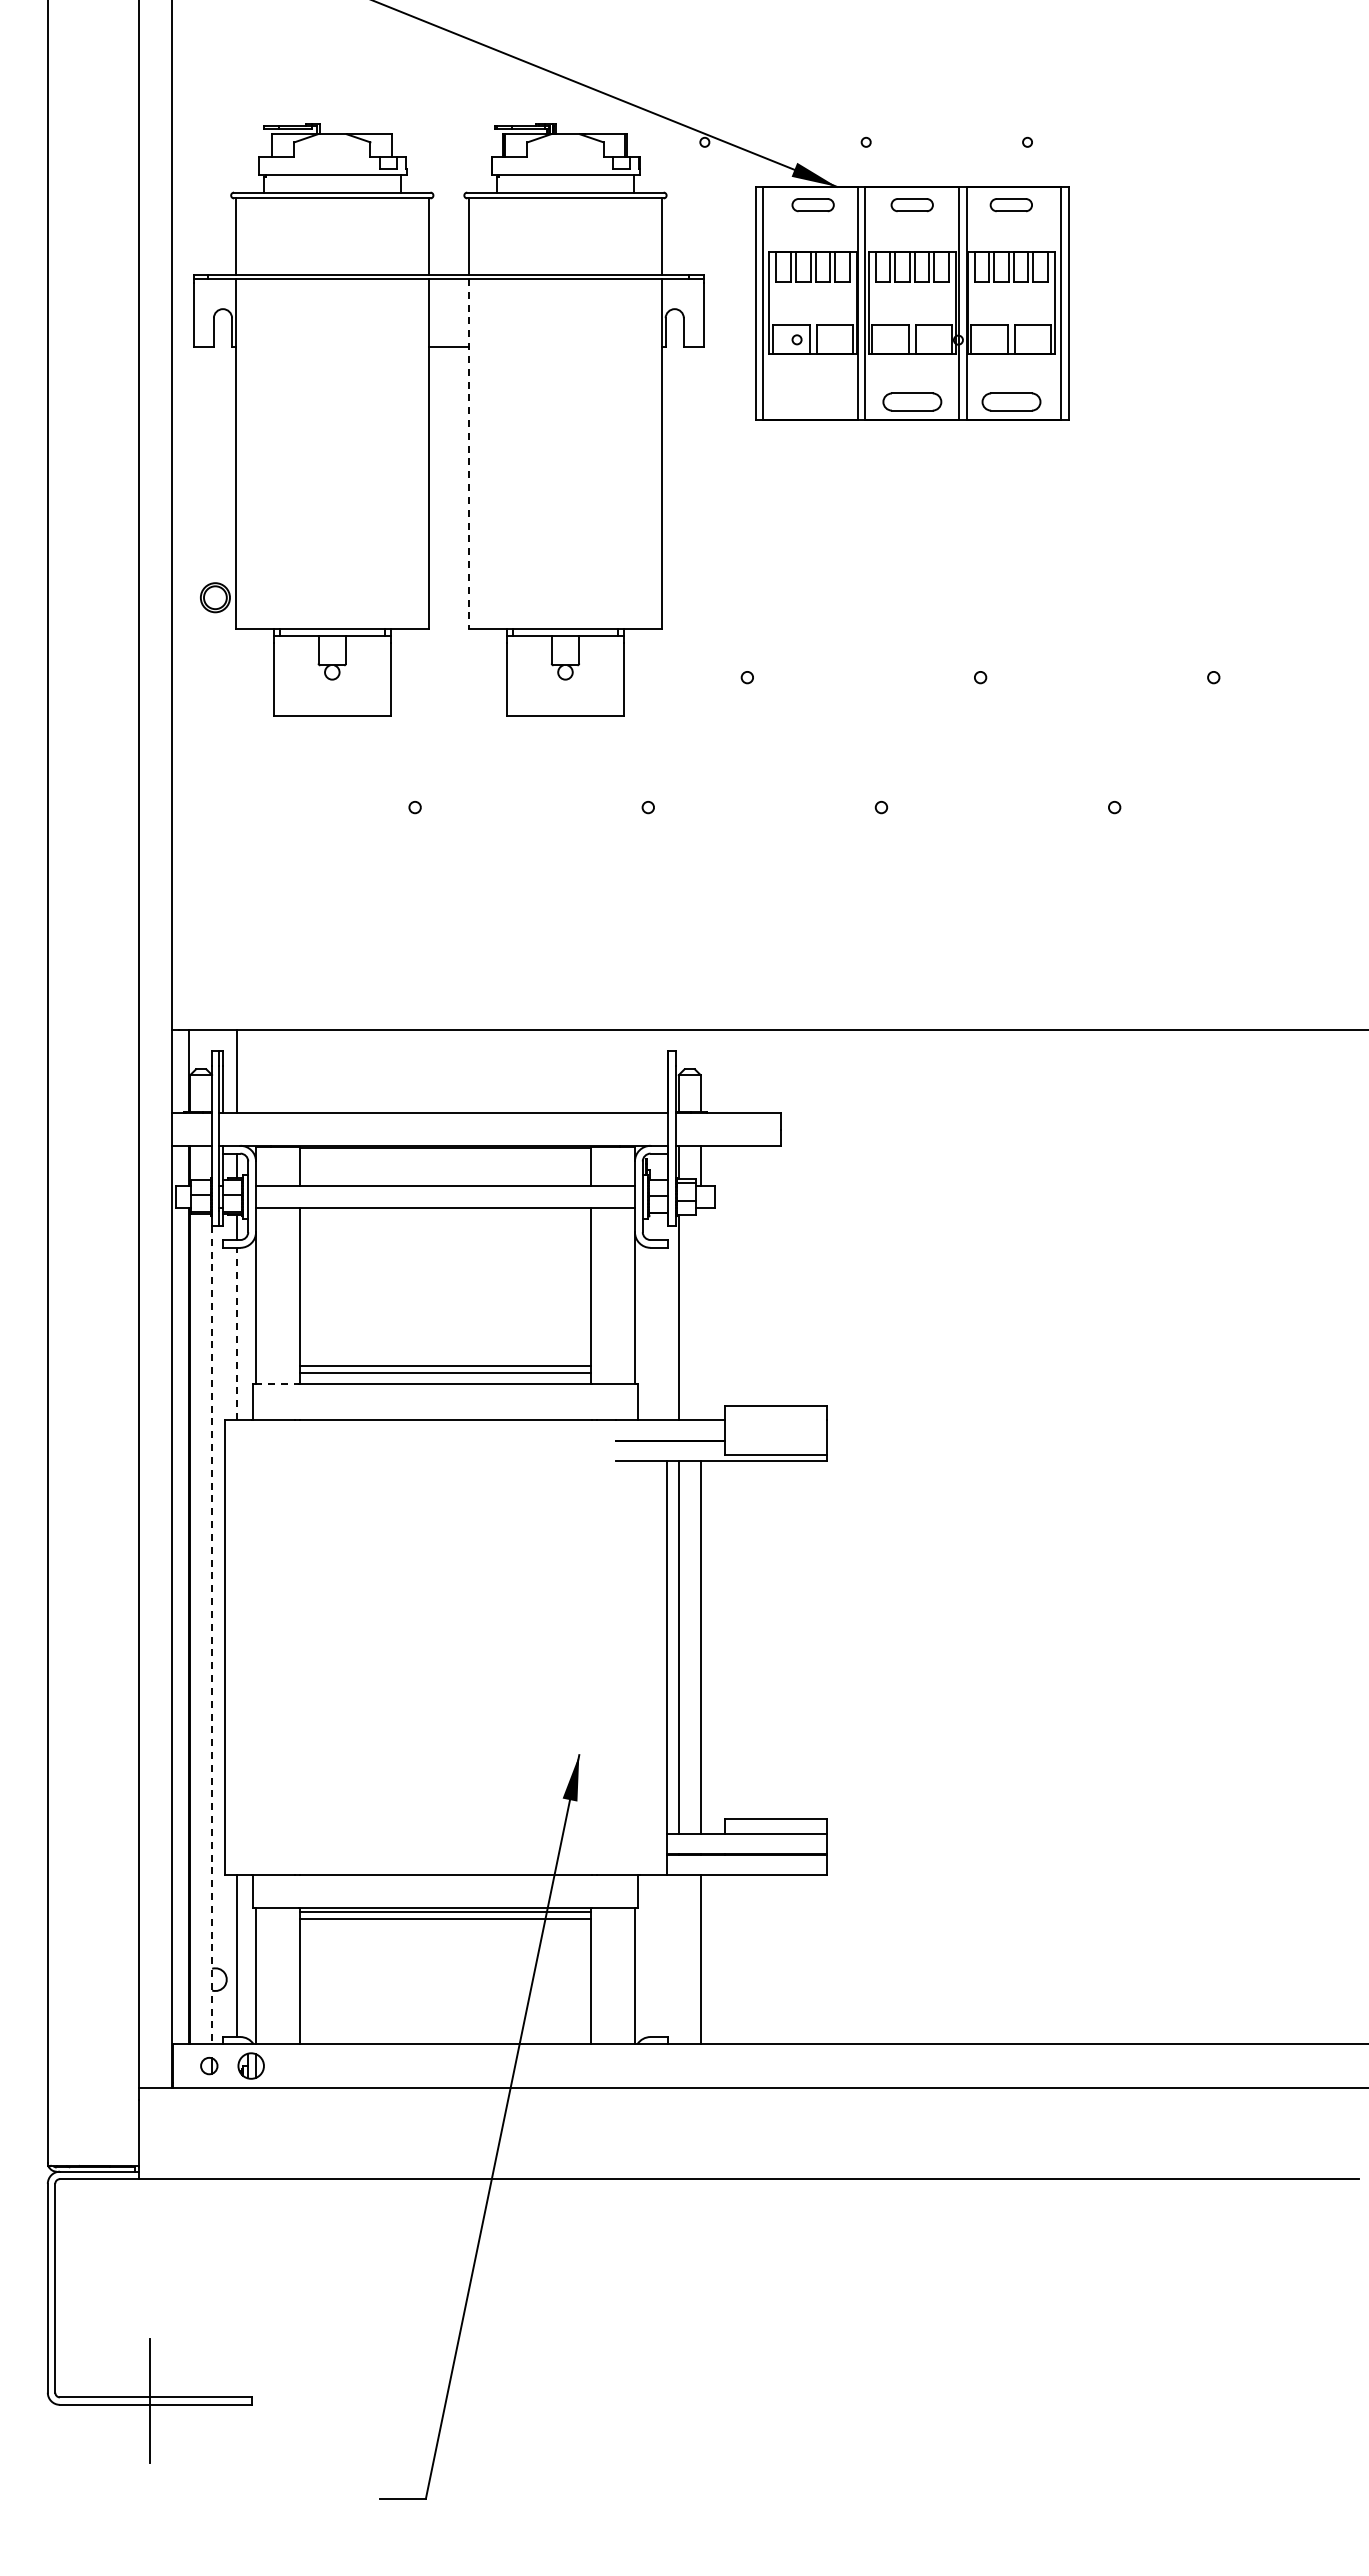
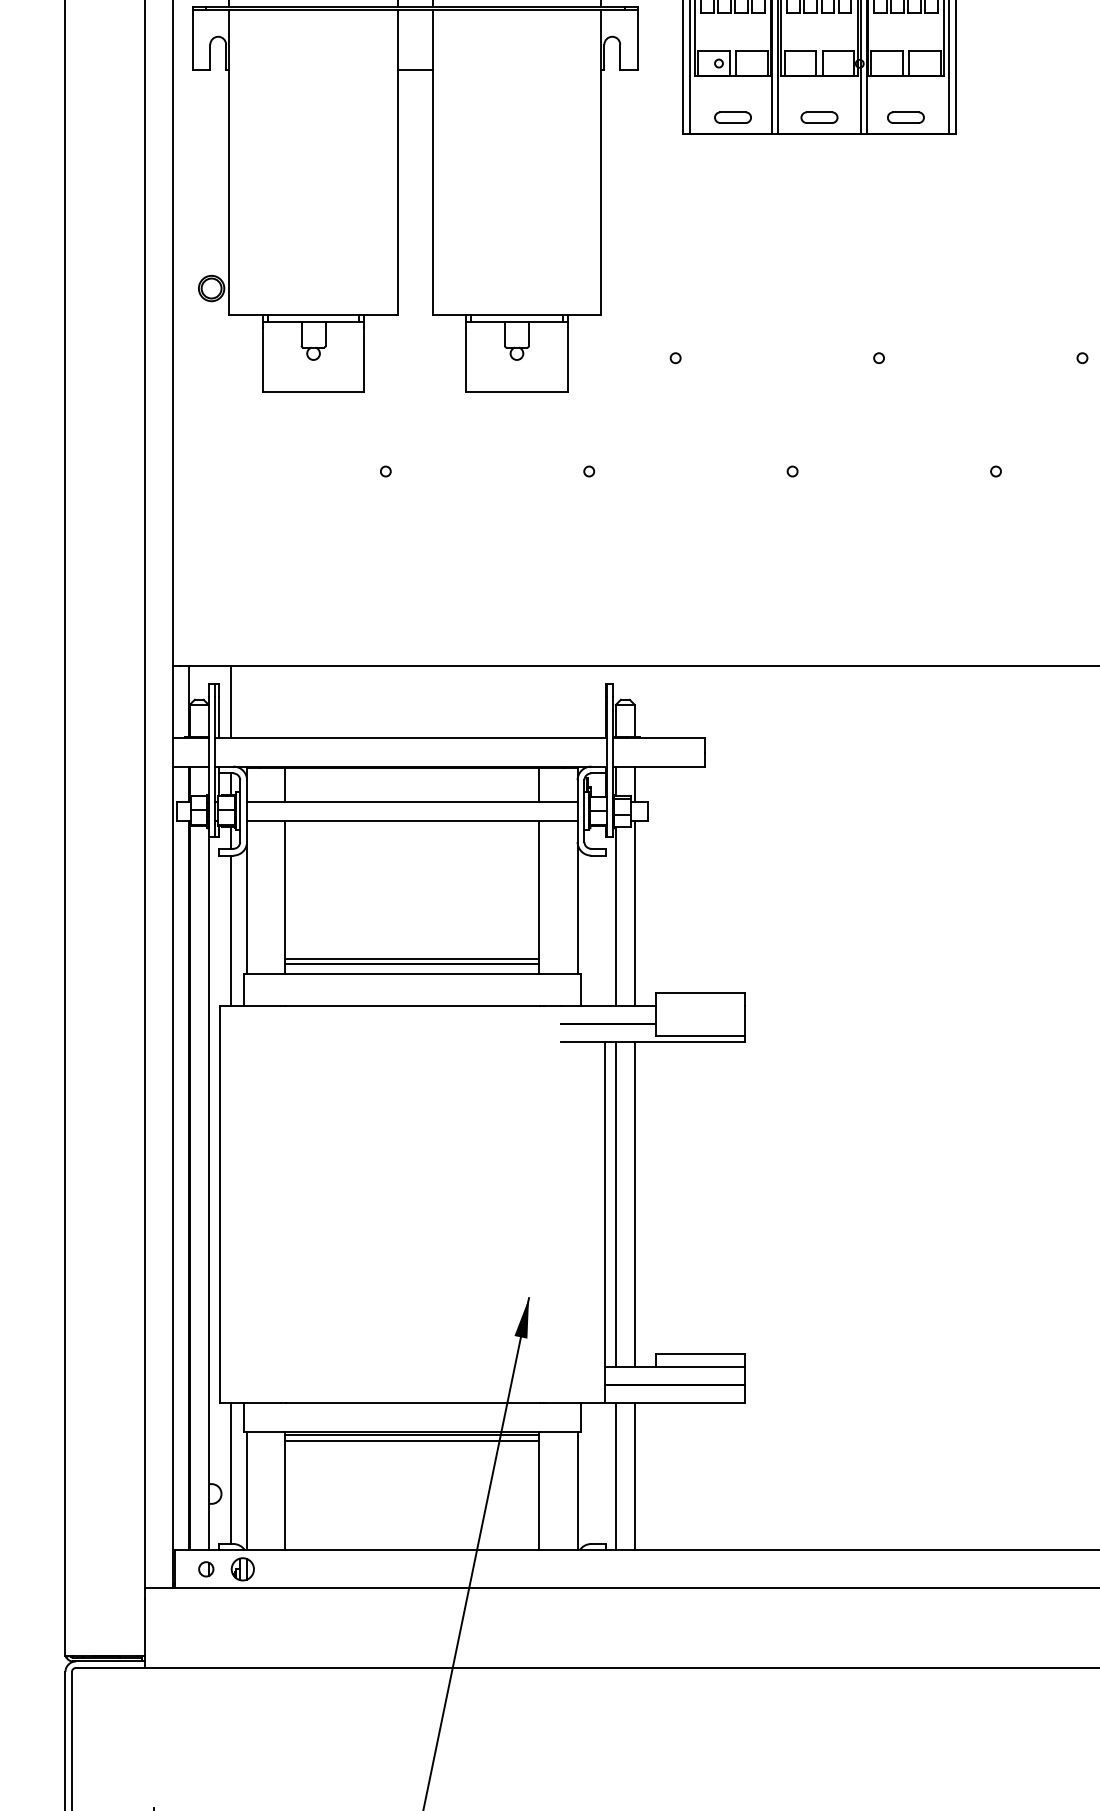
part: (812, 401) -> (732, 117), added
part: (911, 401) -> (818, 117), size x0.71
part: (1010, 401) -> (905, 117), size x0.71
line: (468, 453) -> (432, 162), dashed -> solid
line: (700, 1313) -> (634, 912), added
line: (237, 1333) -> (230, 930), dashed -> solid
line: (277, 1383) -> (265, 973), dashed -> solid
line: (212, 1635) -> (209, 1193), dashed -> solid
line: (678, 1959) -> (615, 1476), added

